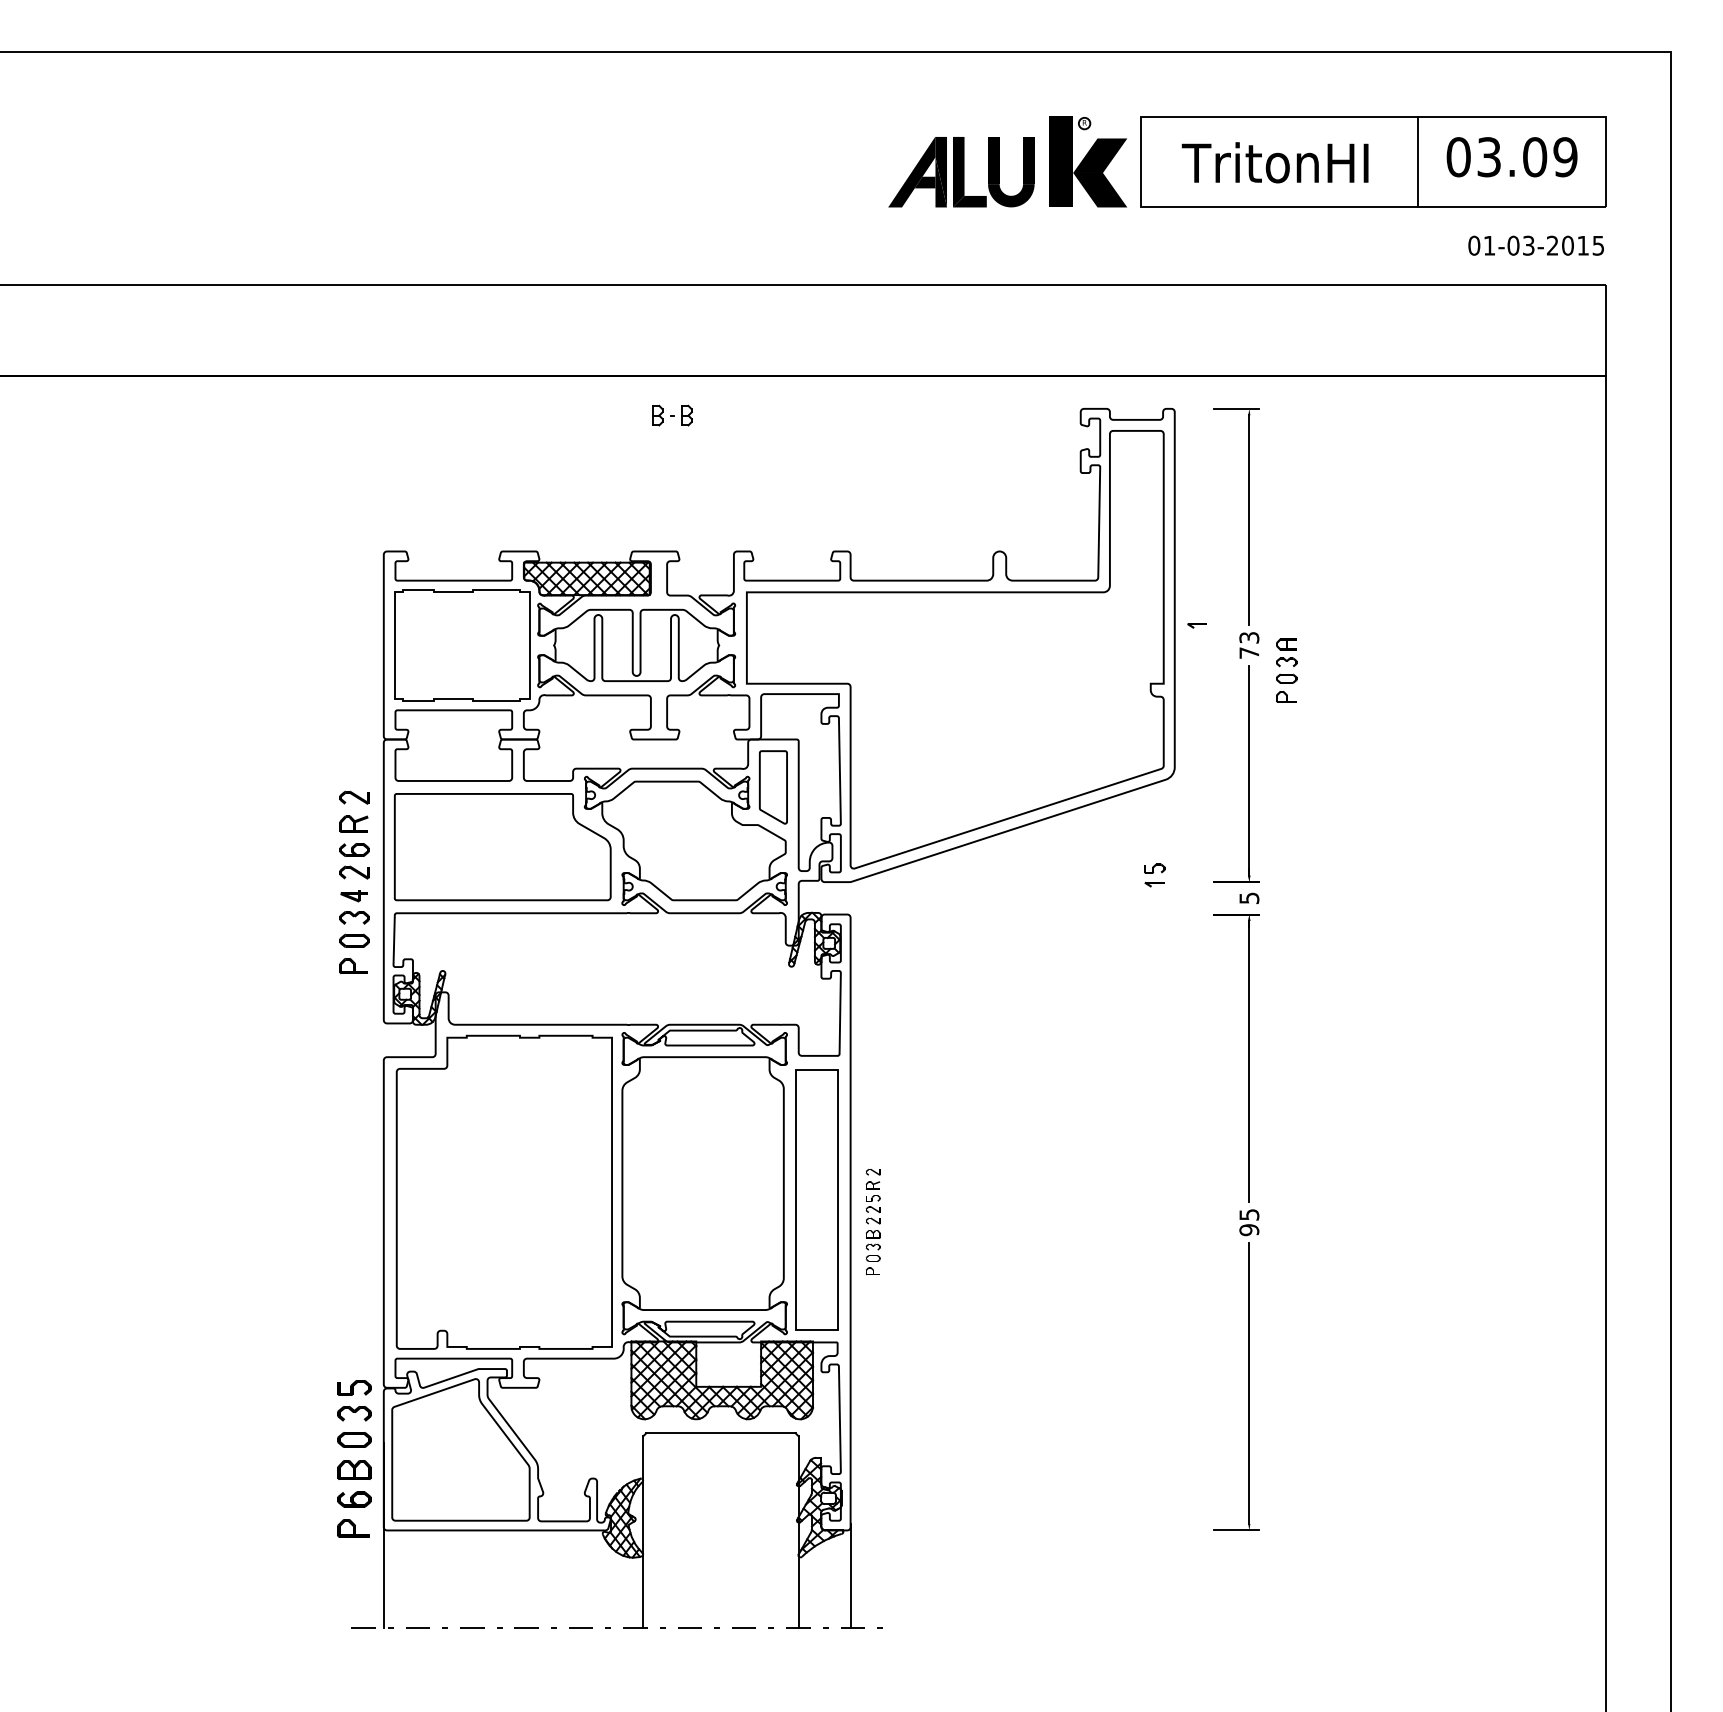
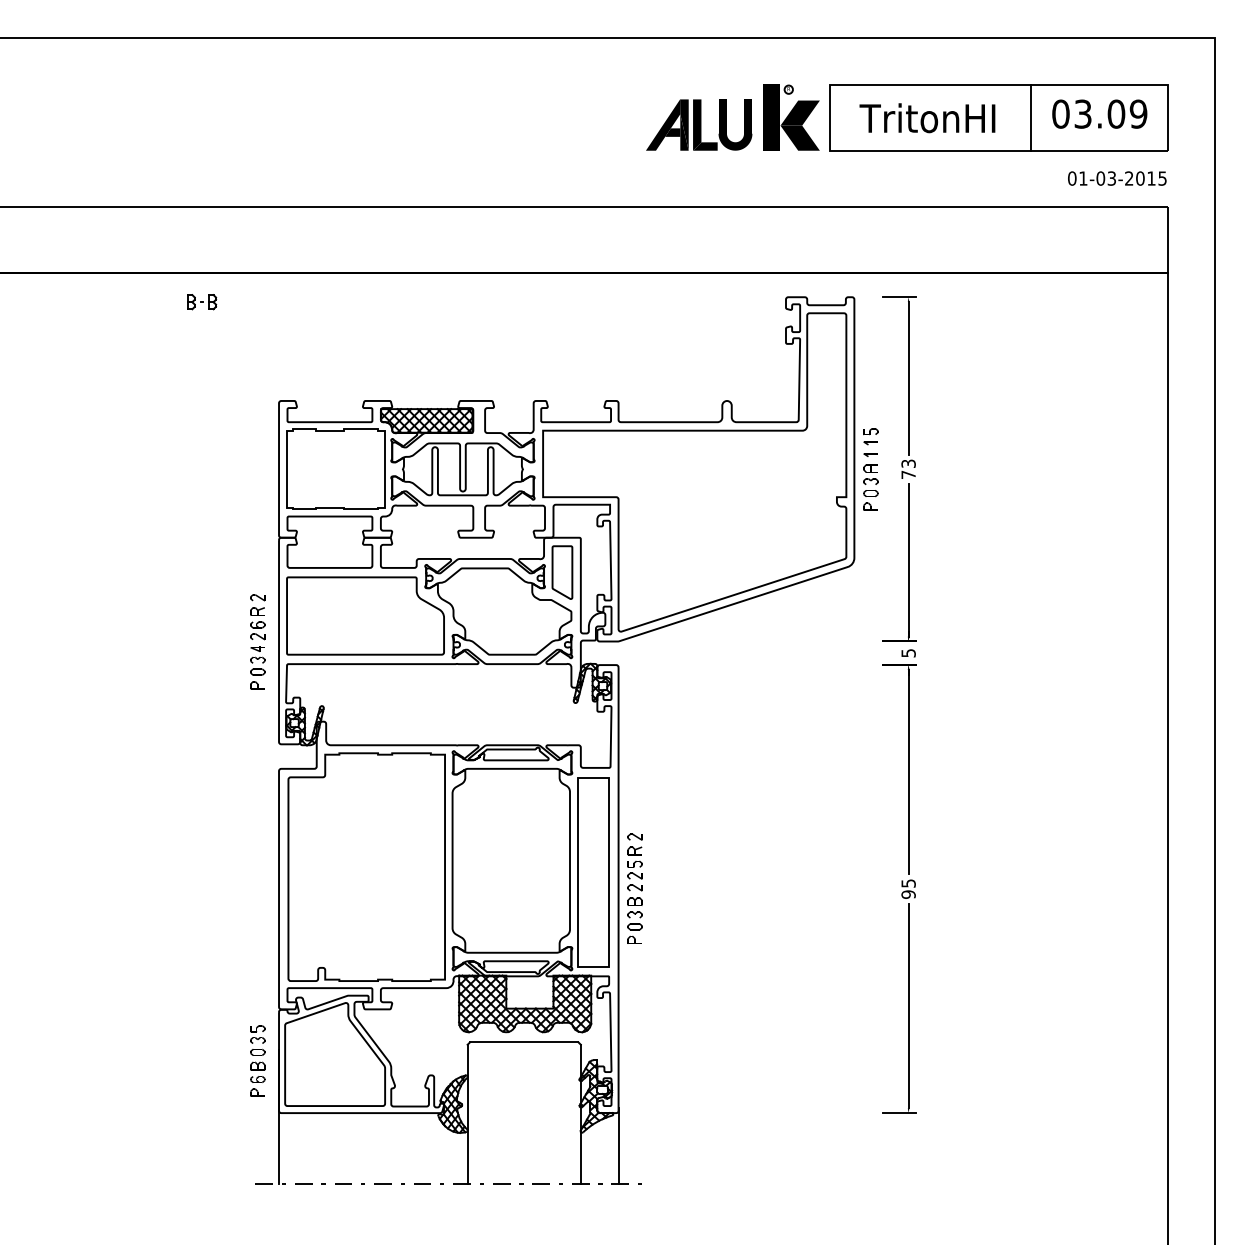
part: (673, 416) -> (202, 302), moved
part: (1286, 670) -> (870, 487), moved
part: (1154, 875) -> (870, 436), moved
part: (354, 882) -> (257, 641), size x0.71
part: (872, 1221) -> (634, 888), size x1.43
part: (354, 1458) -> (257, 1060), size x0.62

